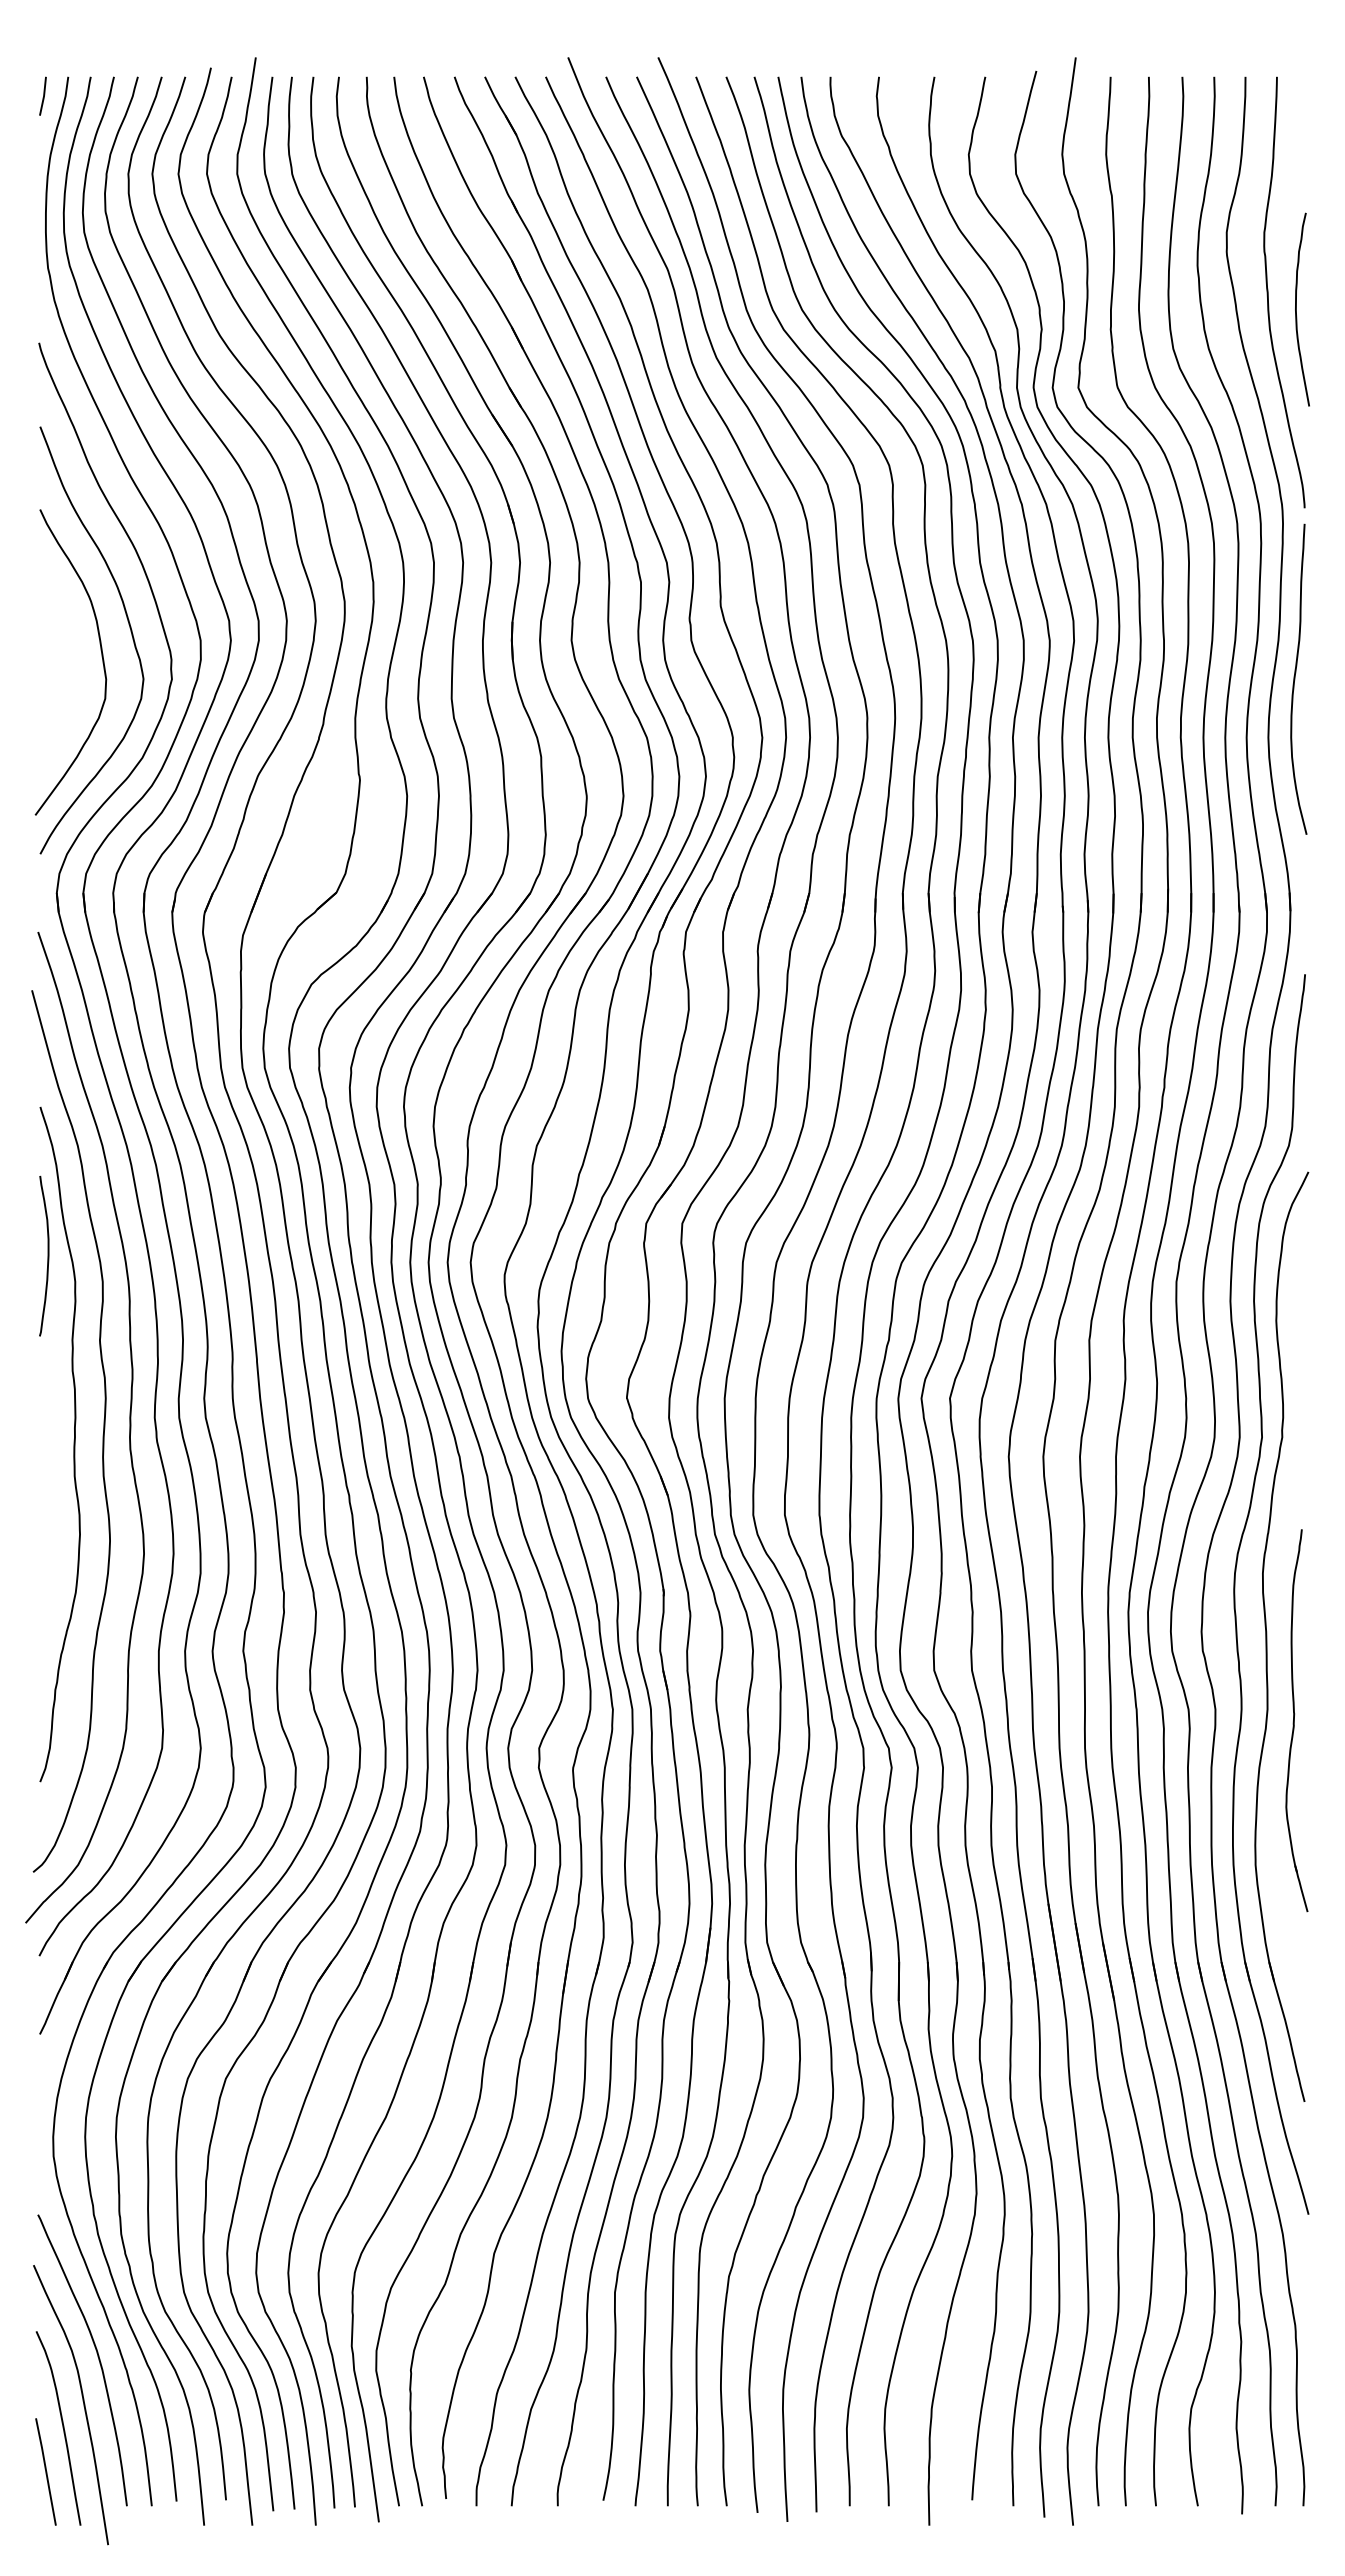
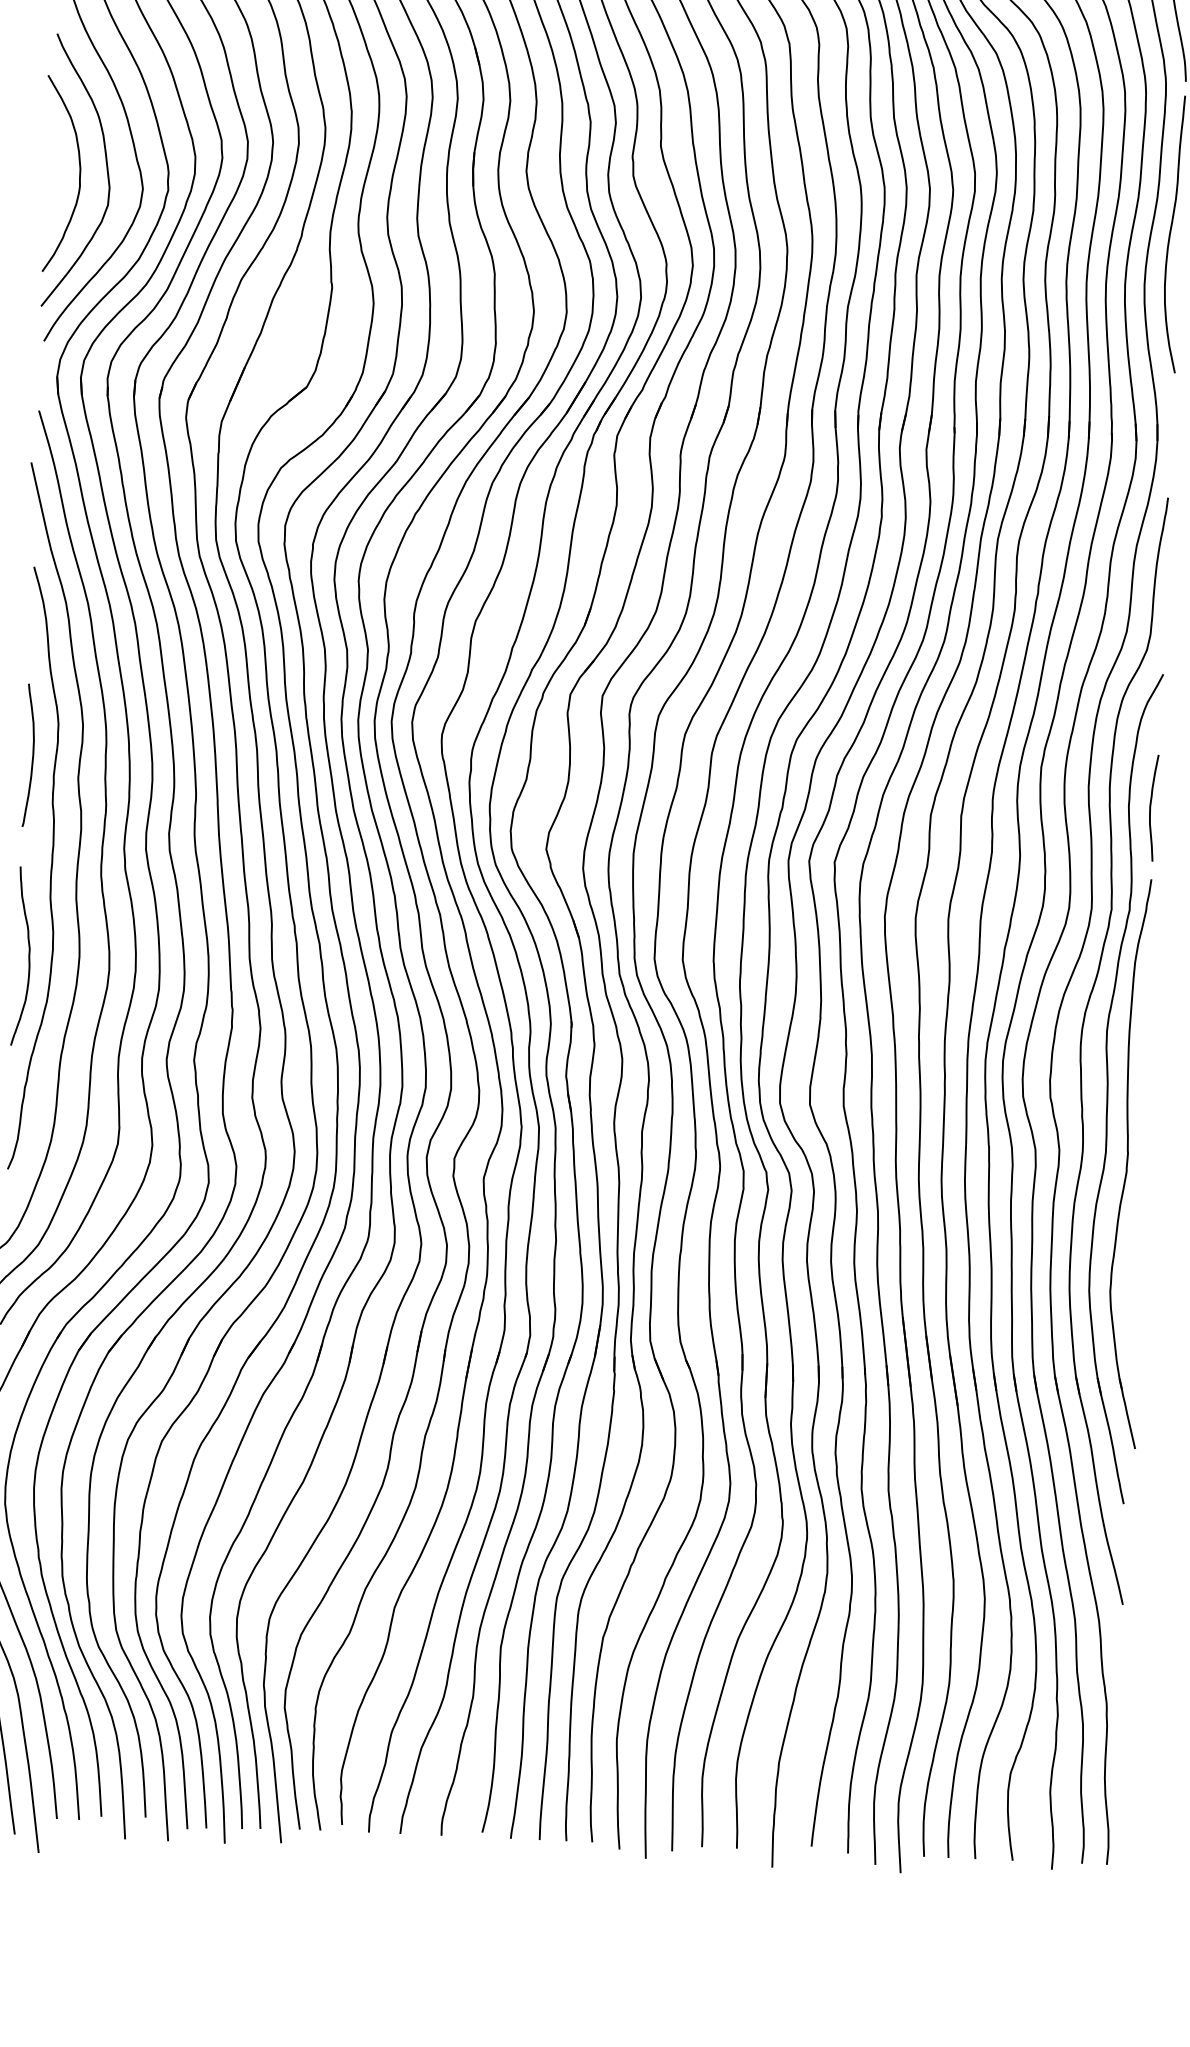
curve: (71, 666) -> (79, 174), added
curve: (47, 1255) -> (32, 755), moved
curve: (1301, 1321) -> (1151, 807), added
curve: (53, 1542) -> (28, 956), added
part: (1296, 1720) -> (1131, 1163), size x1.67

